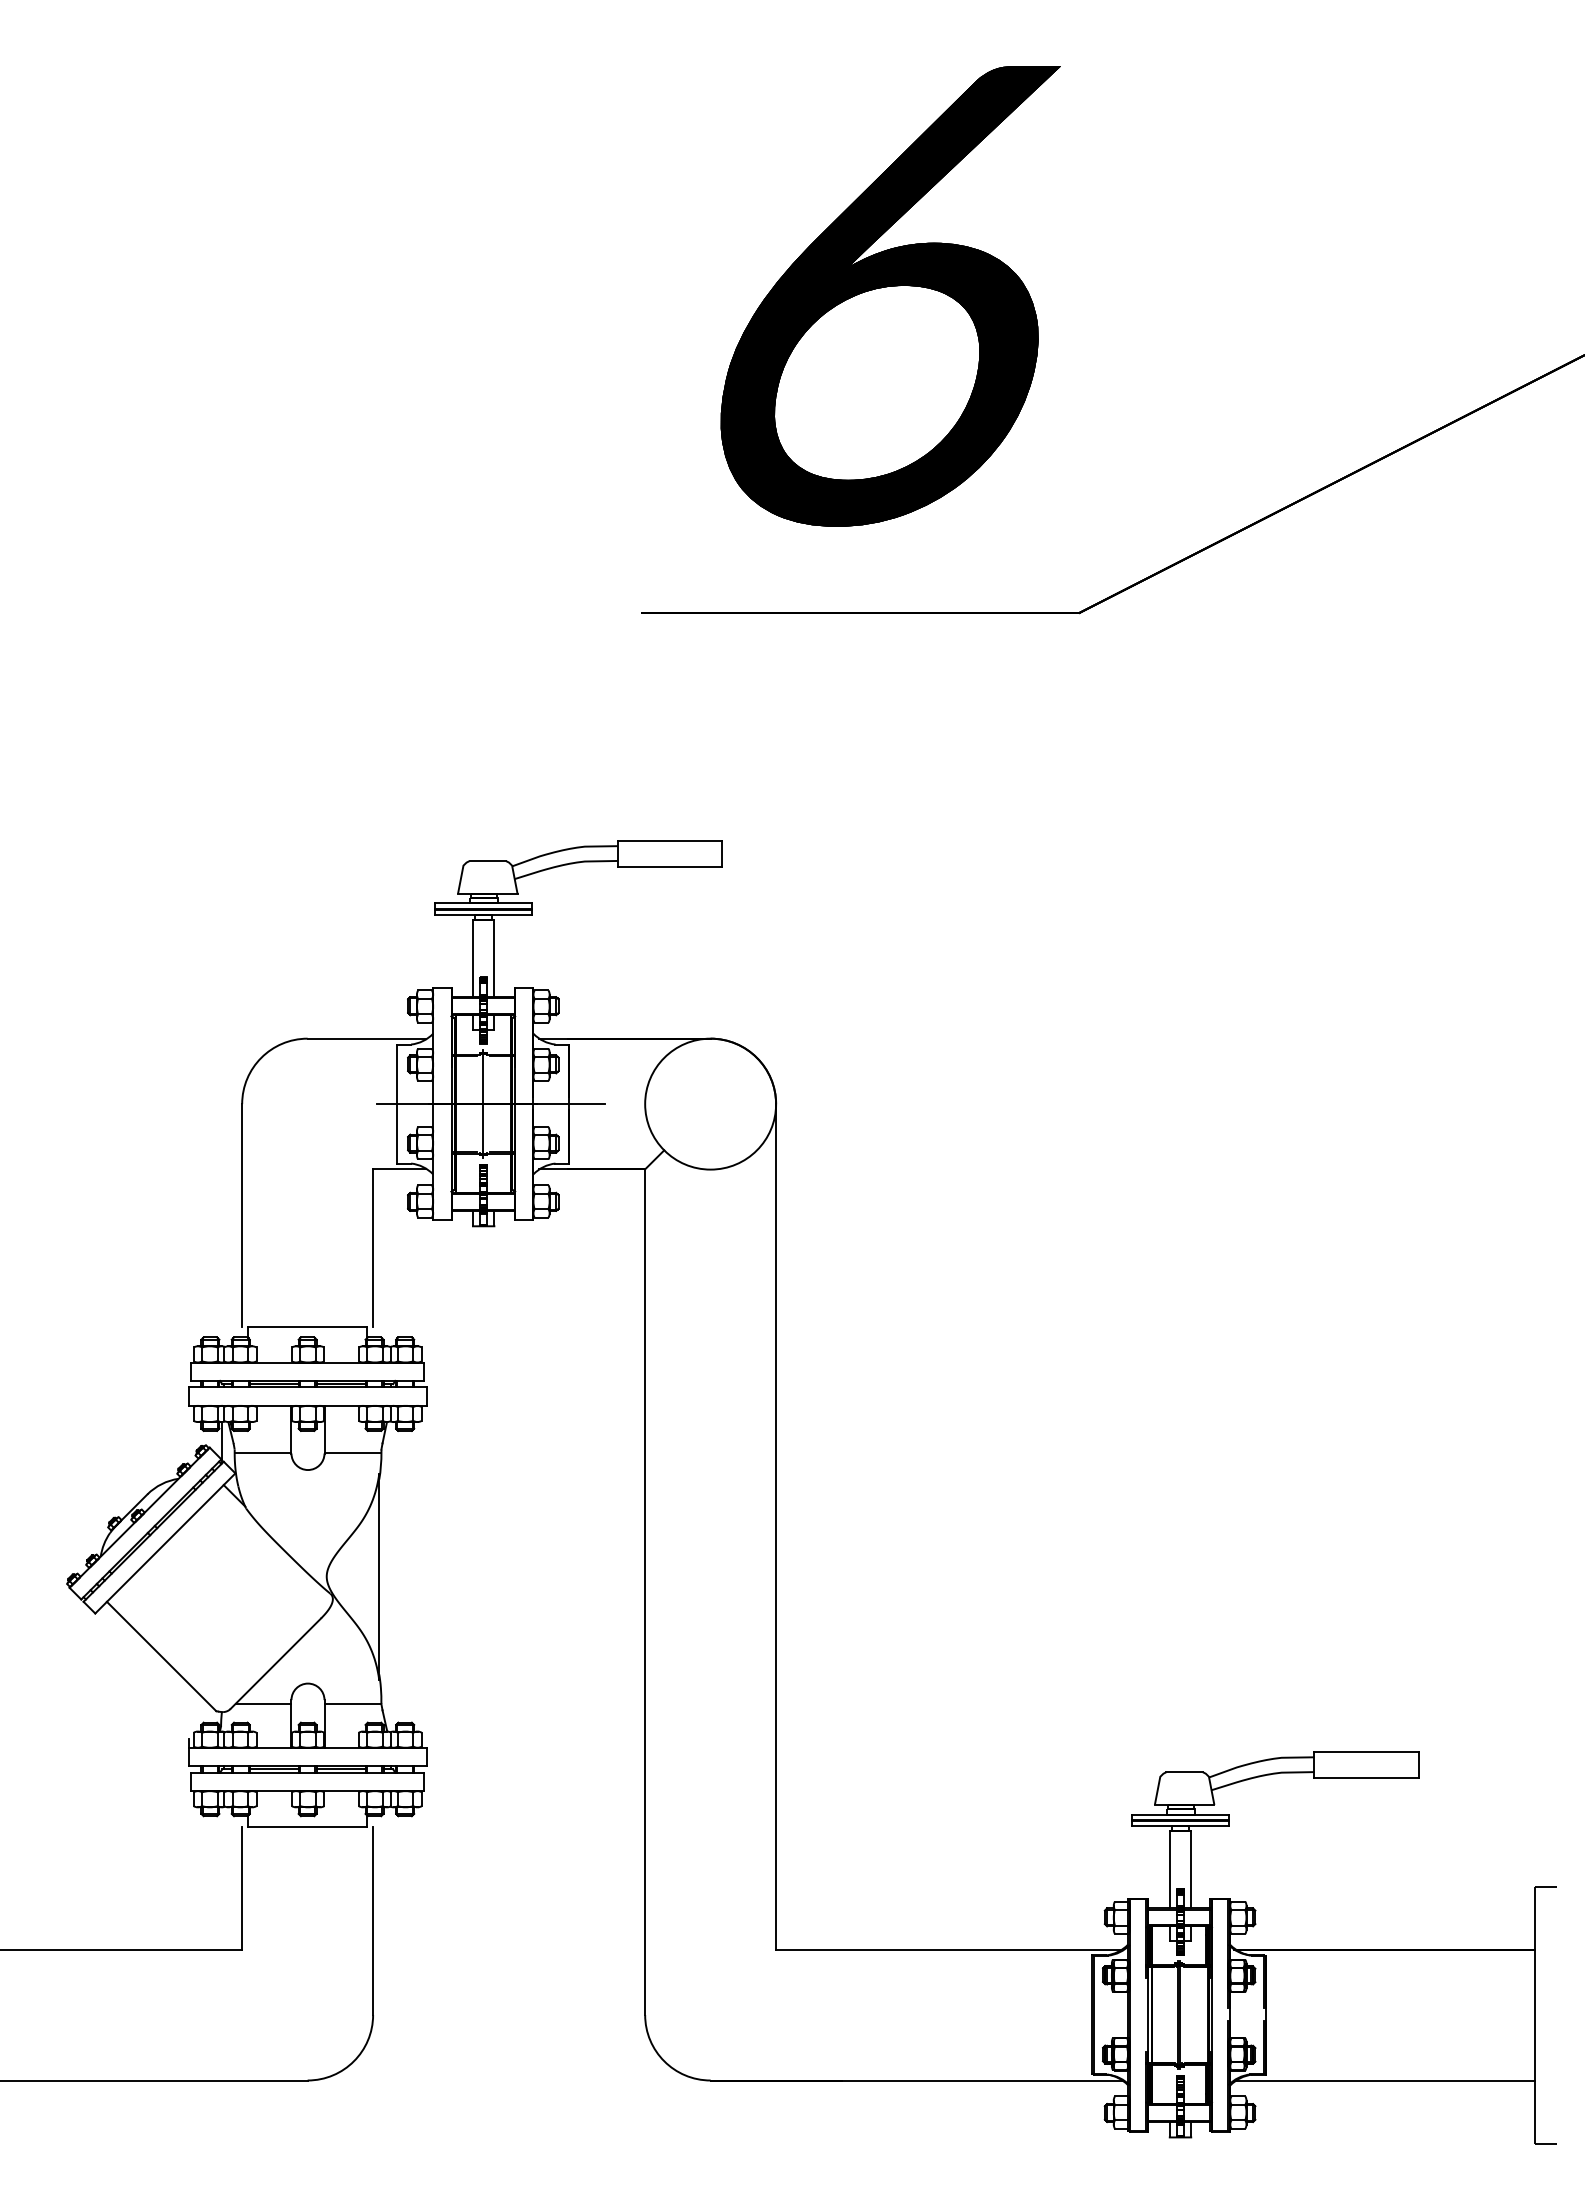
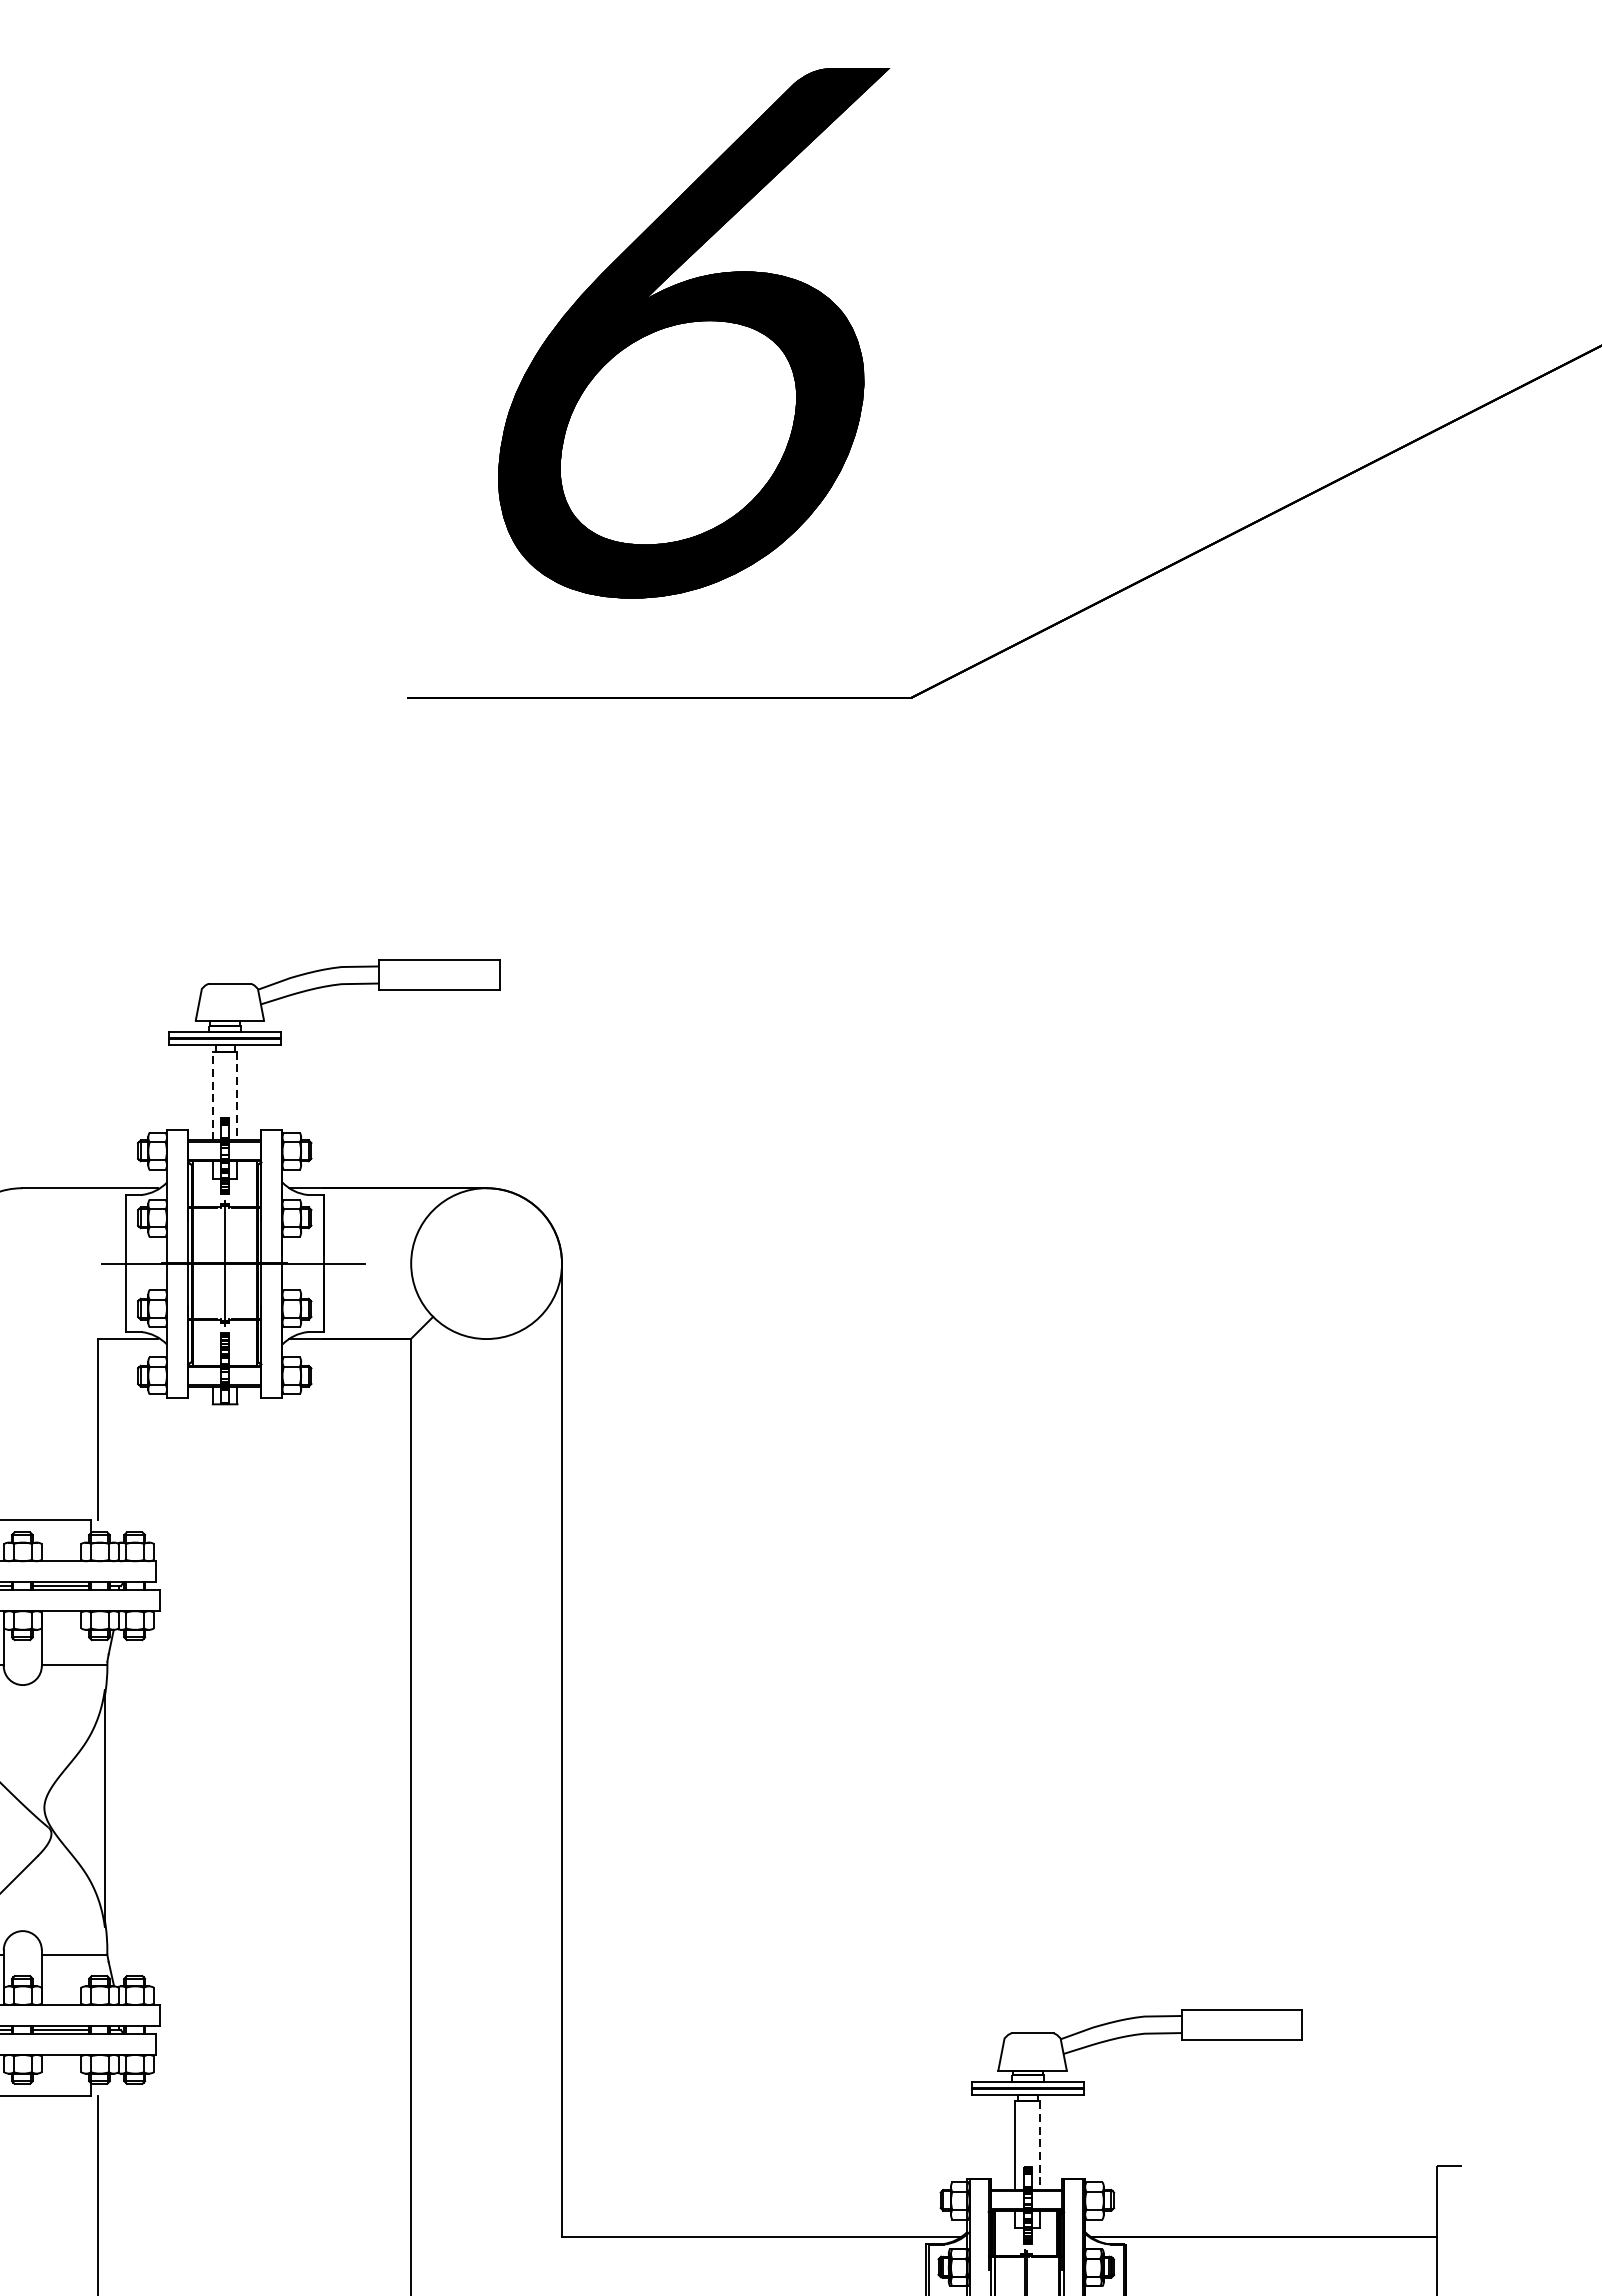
line: (472, 958) -> (212, 1095), solid -> dashed
line: (494, 958) -> (237, 1095), solid -> dashed
line: (1191, 1869) -> (1040, 2145), solid -> dashed

